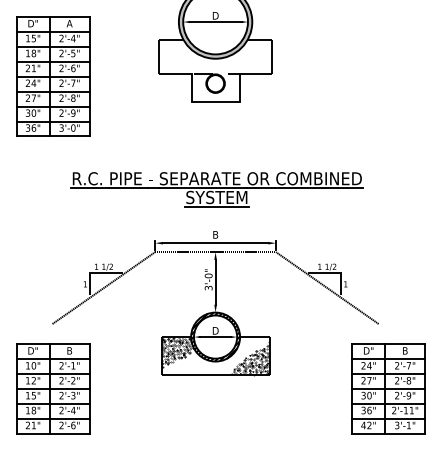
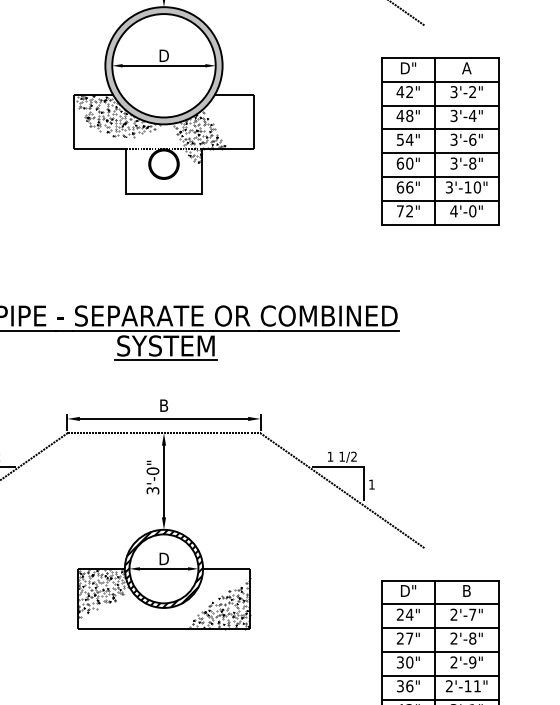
hatch: (187, 53) -> (119, 116), added
hatch: (237, 66) -> (198, 136), added
part: (388, 69) -> (440, 141), added

